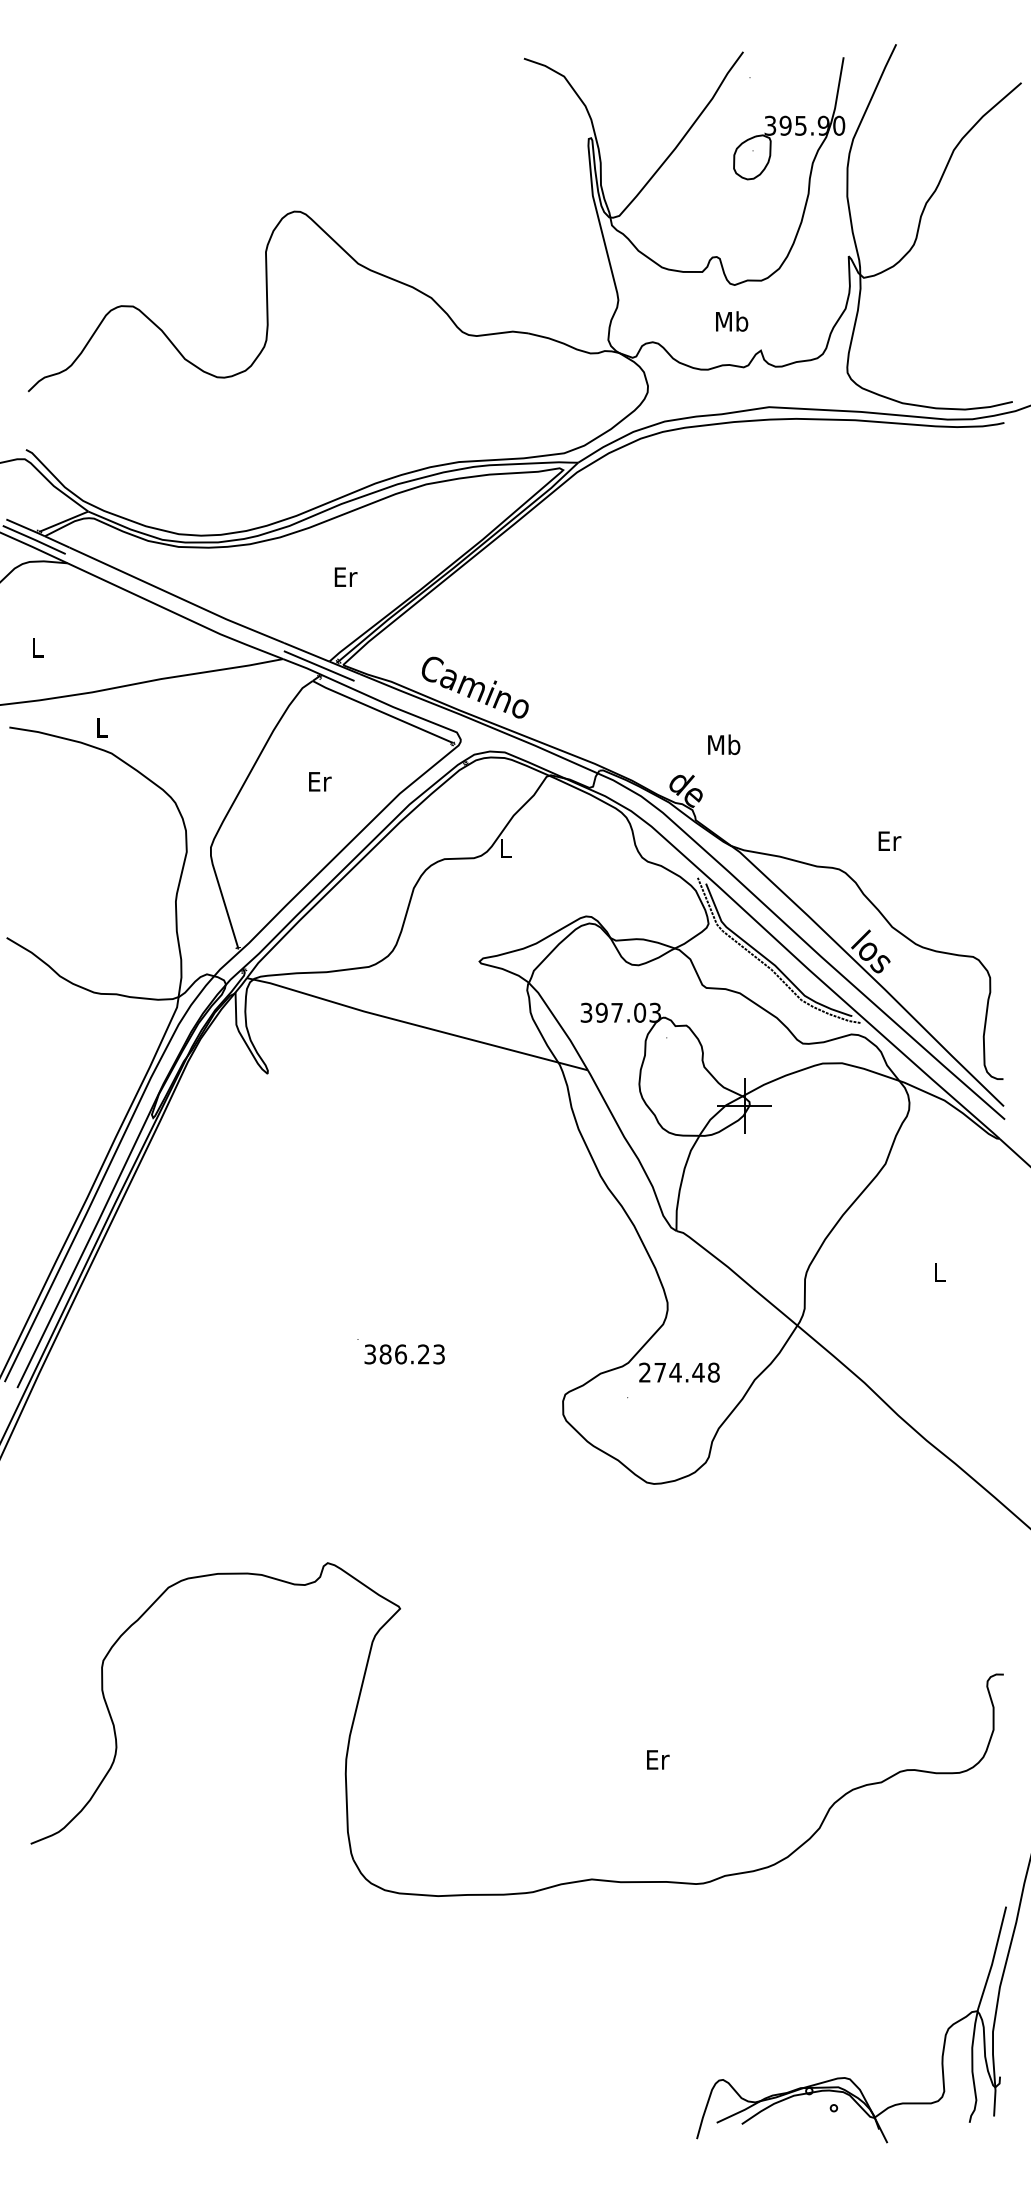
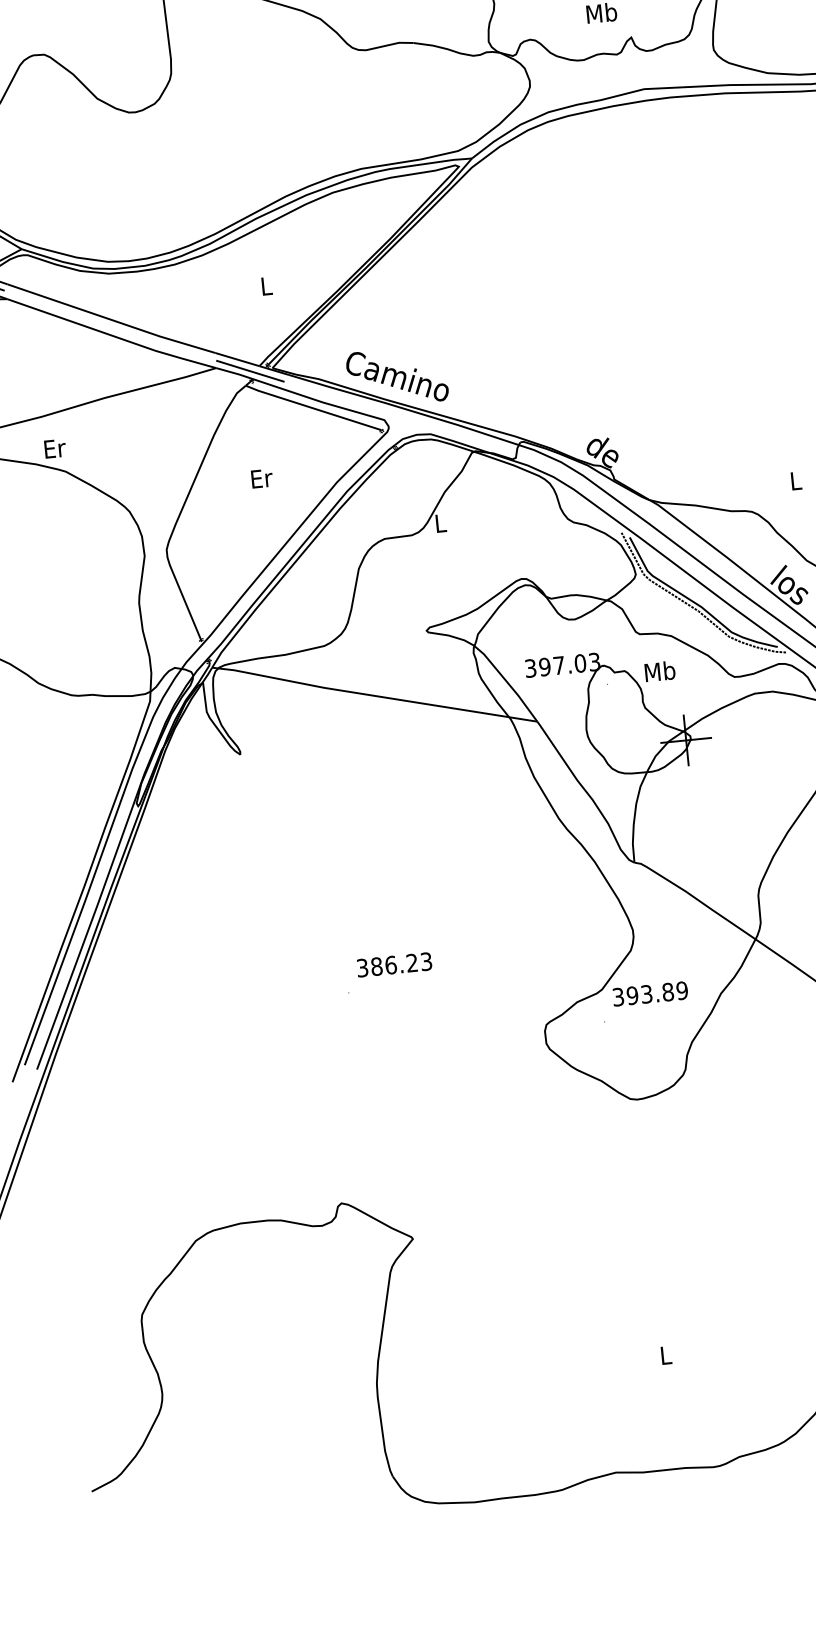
text: (345, 576) -> (266, 285), Er -> L
text: (102, 727) -> (54, 448), L -> Er
text: (724, 744) -> (660, 671), moved
text: (889, 840) -> (796, 480), Er -> L
text: (404, 1354) -> (394, 964), moved
text: (679, 1372) -> (650, 993), 274.48 -> 393.89
text: (658, 1759) -> (666, 1355), Er -> L

